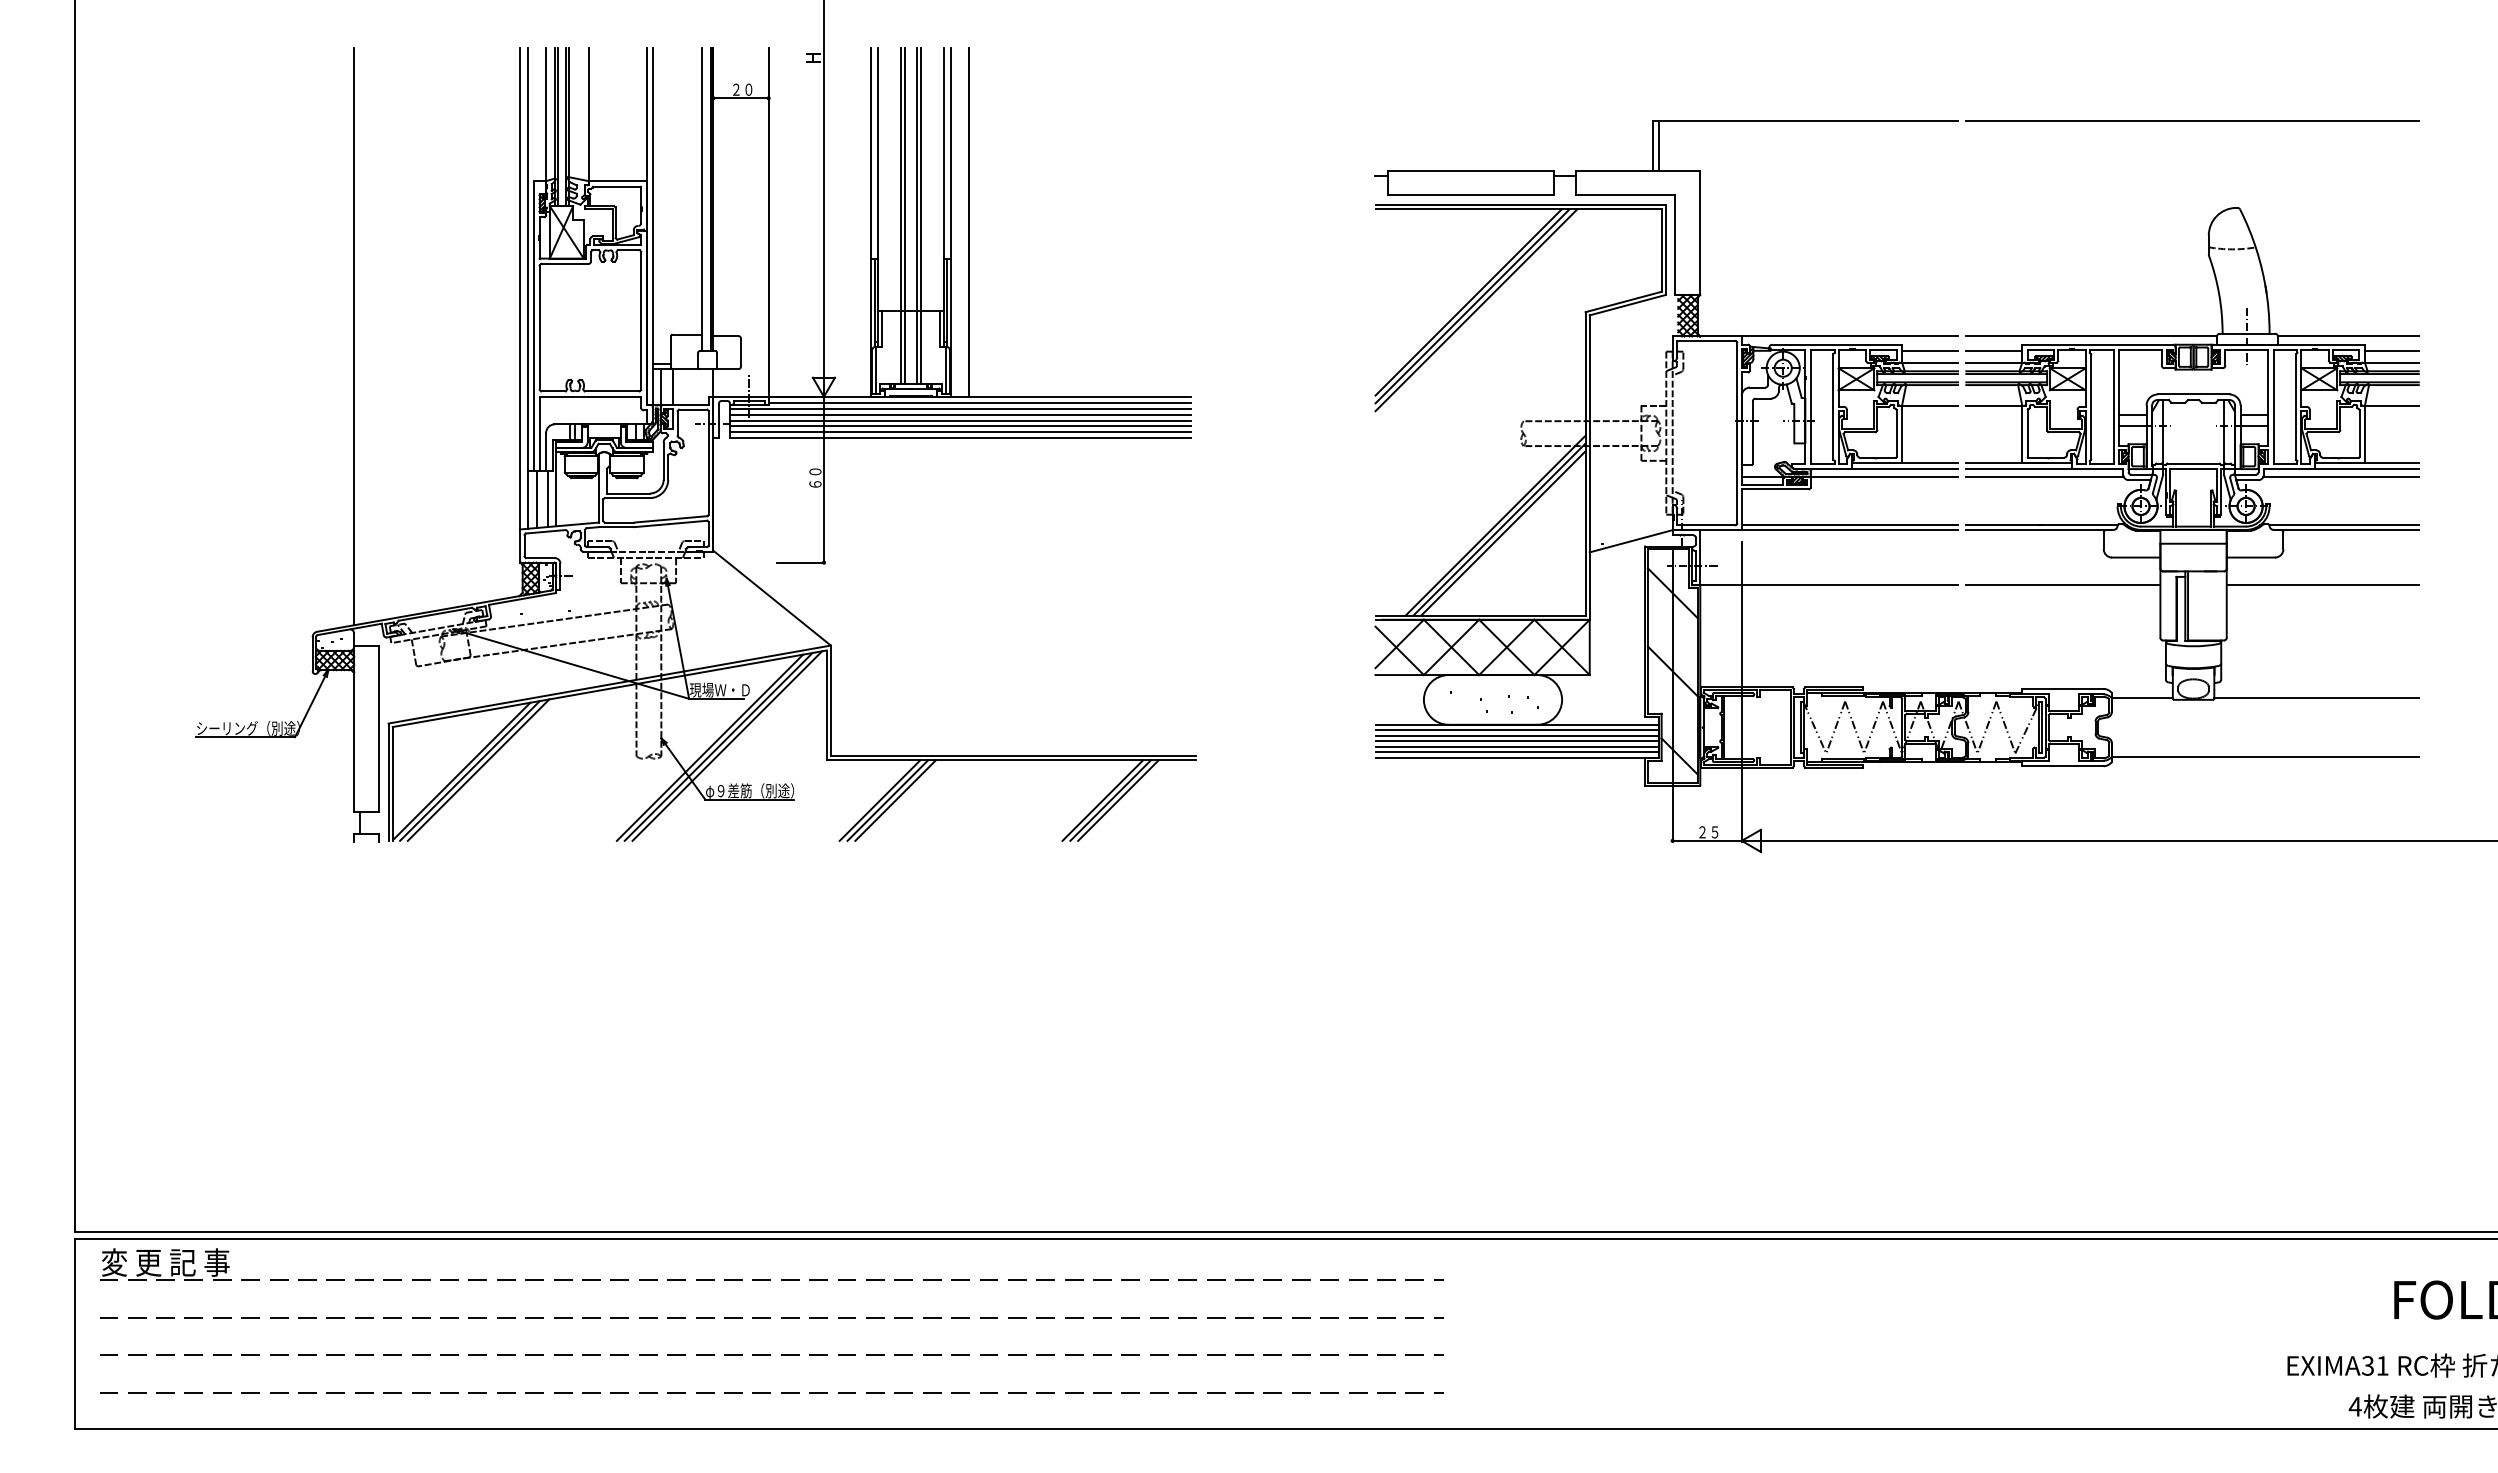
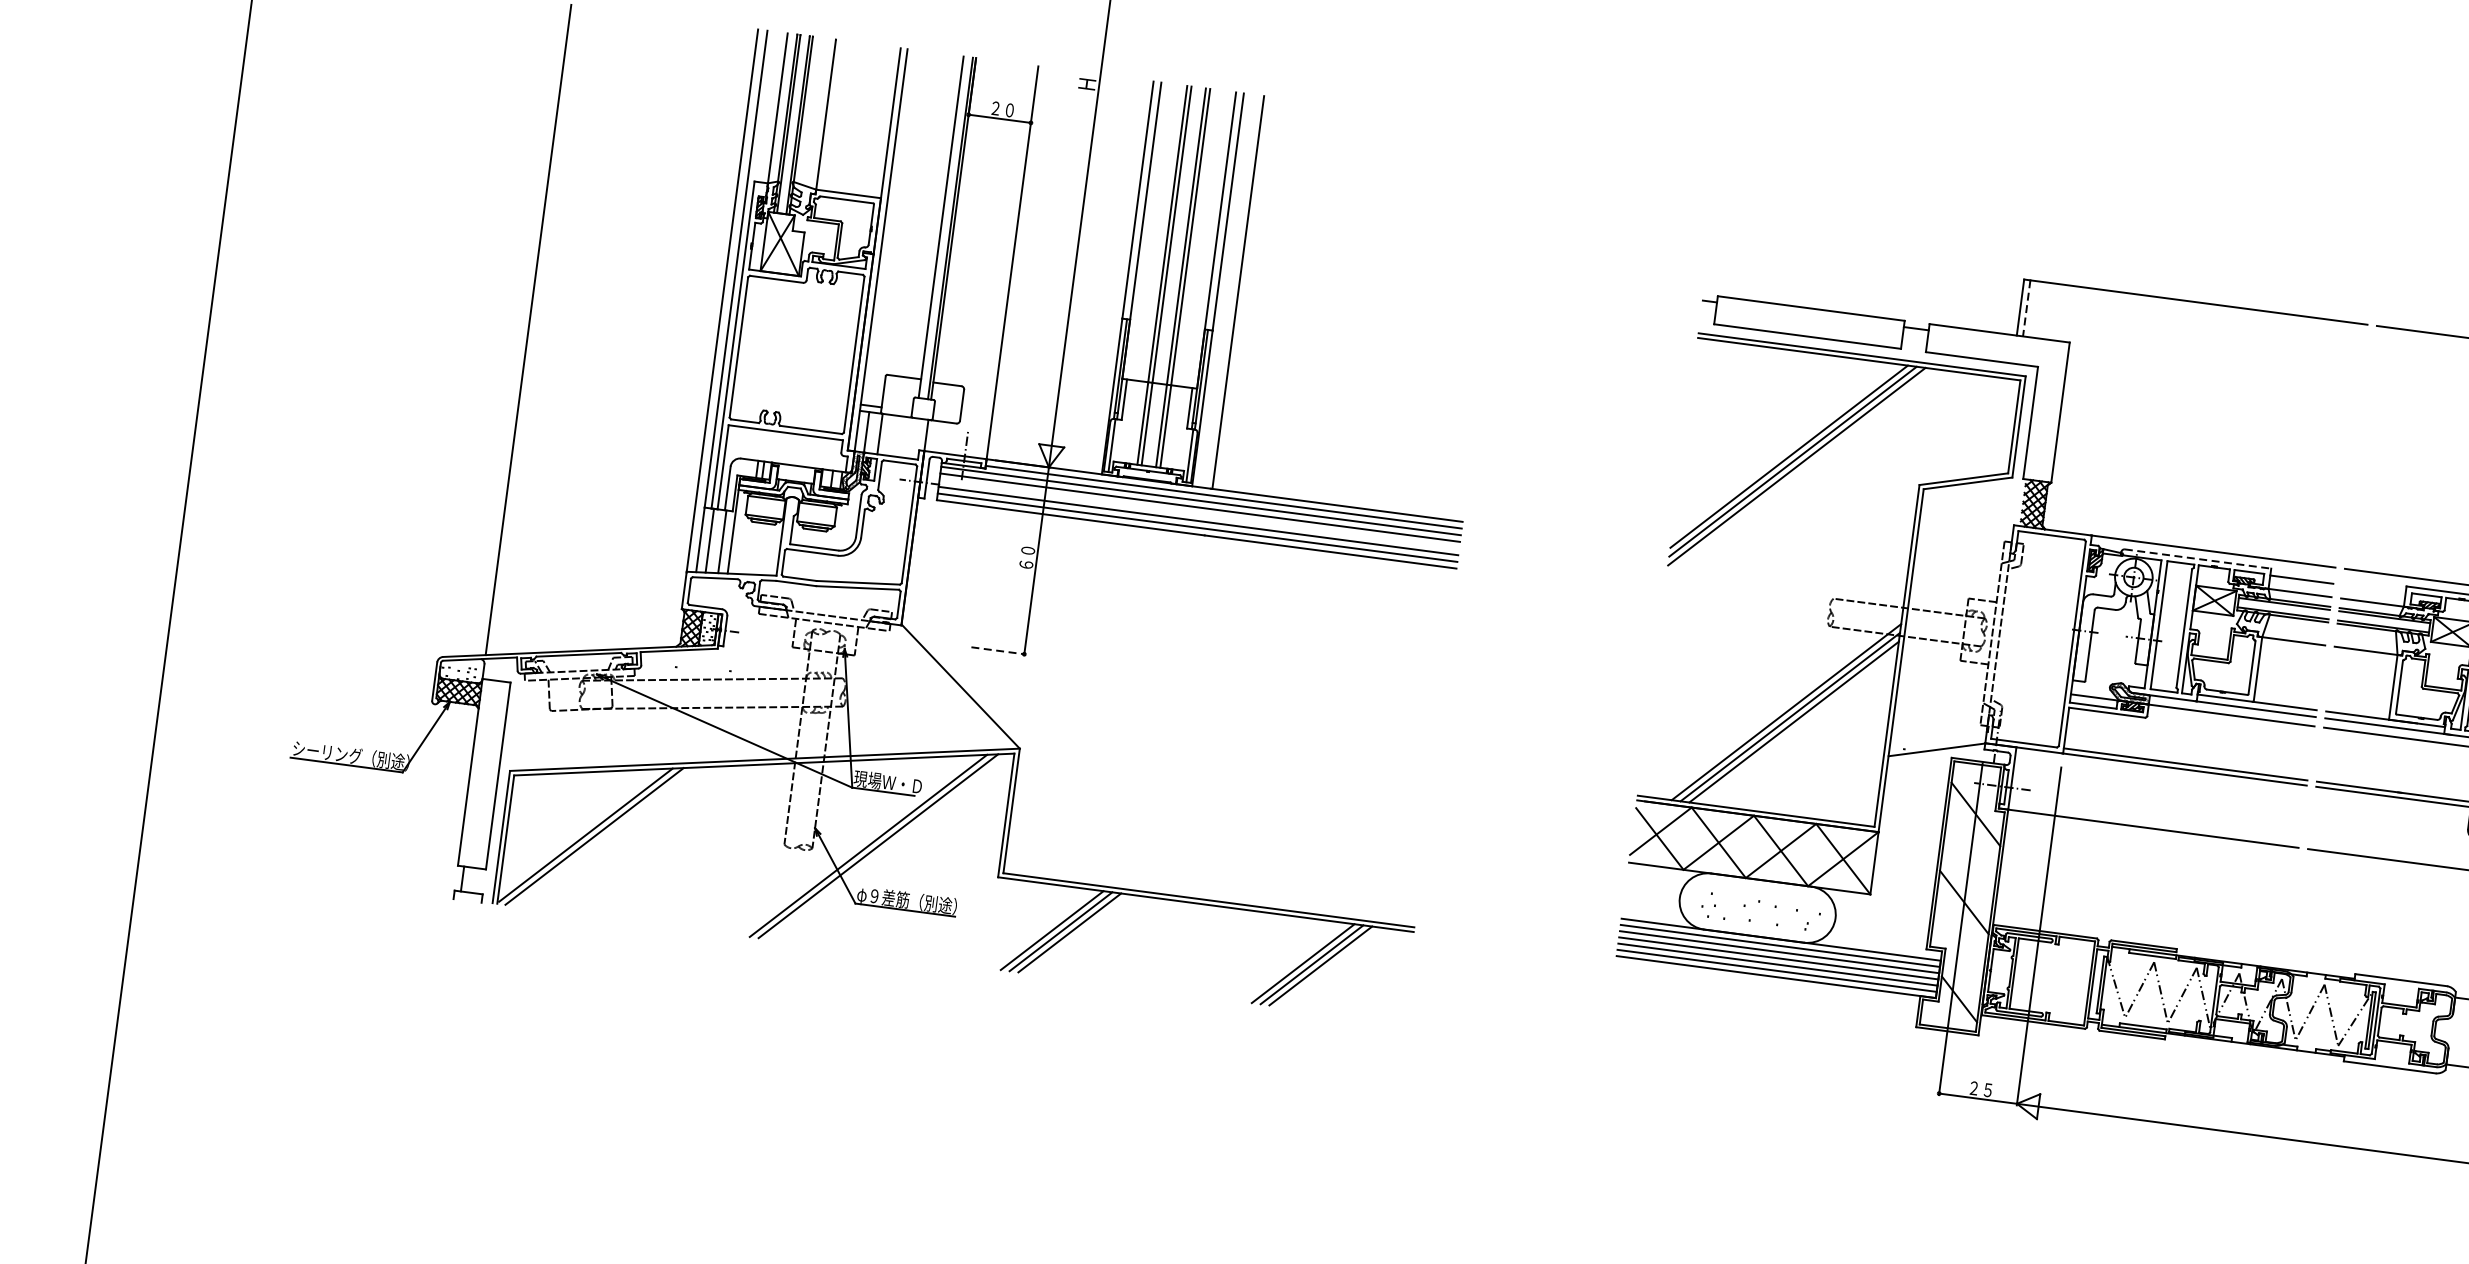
line: (1658, 145) -> (2026, 308), solid -> dashed
line: (1837, 344) -> (2198, 558), solid -> dashed
line: (1994, 350) -> (2374, 588), removed
line: (960, 420) -> (1199, 514), removed
line: (801, 562) -> (999, 650), solid -> dashed
line: (727, 745) -> (888, 845), removed
line: (478, 769) -> (604, 836), removed

